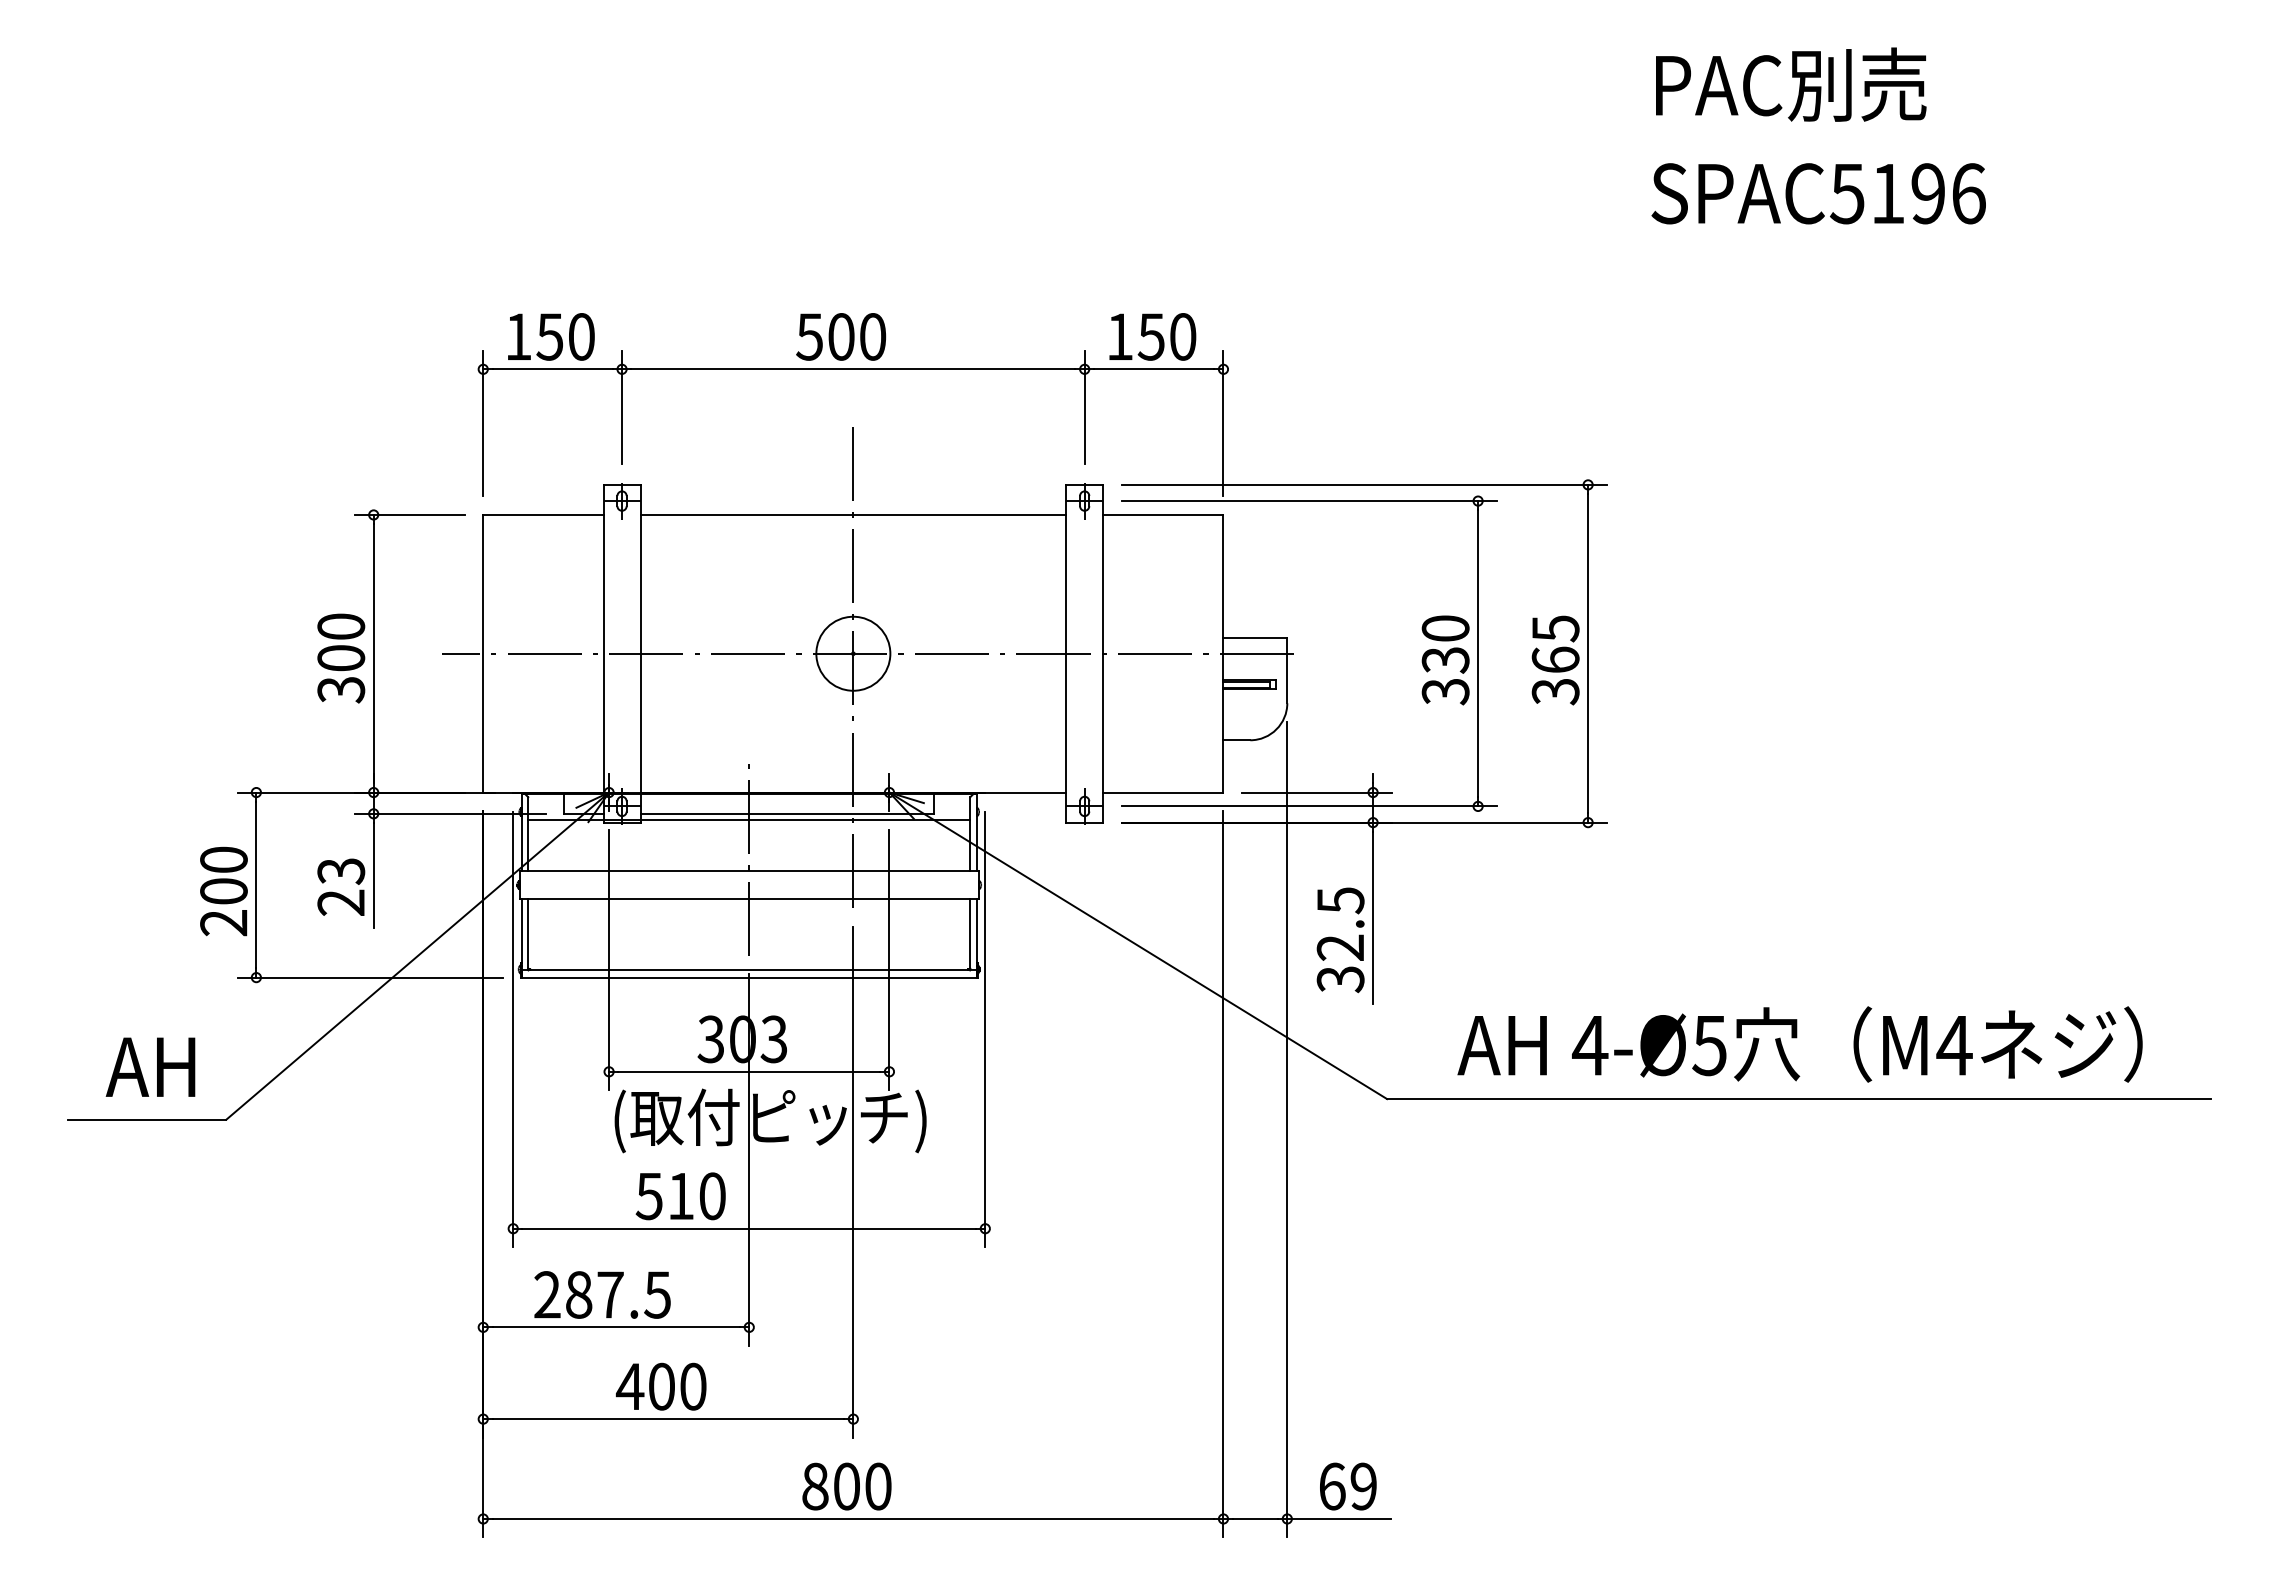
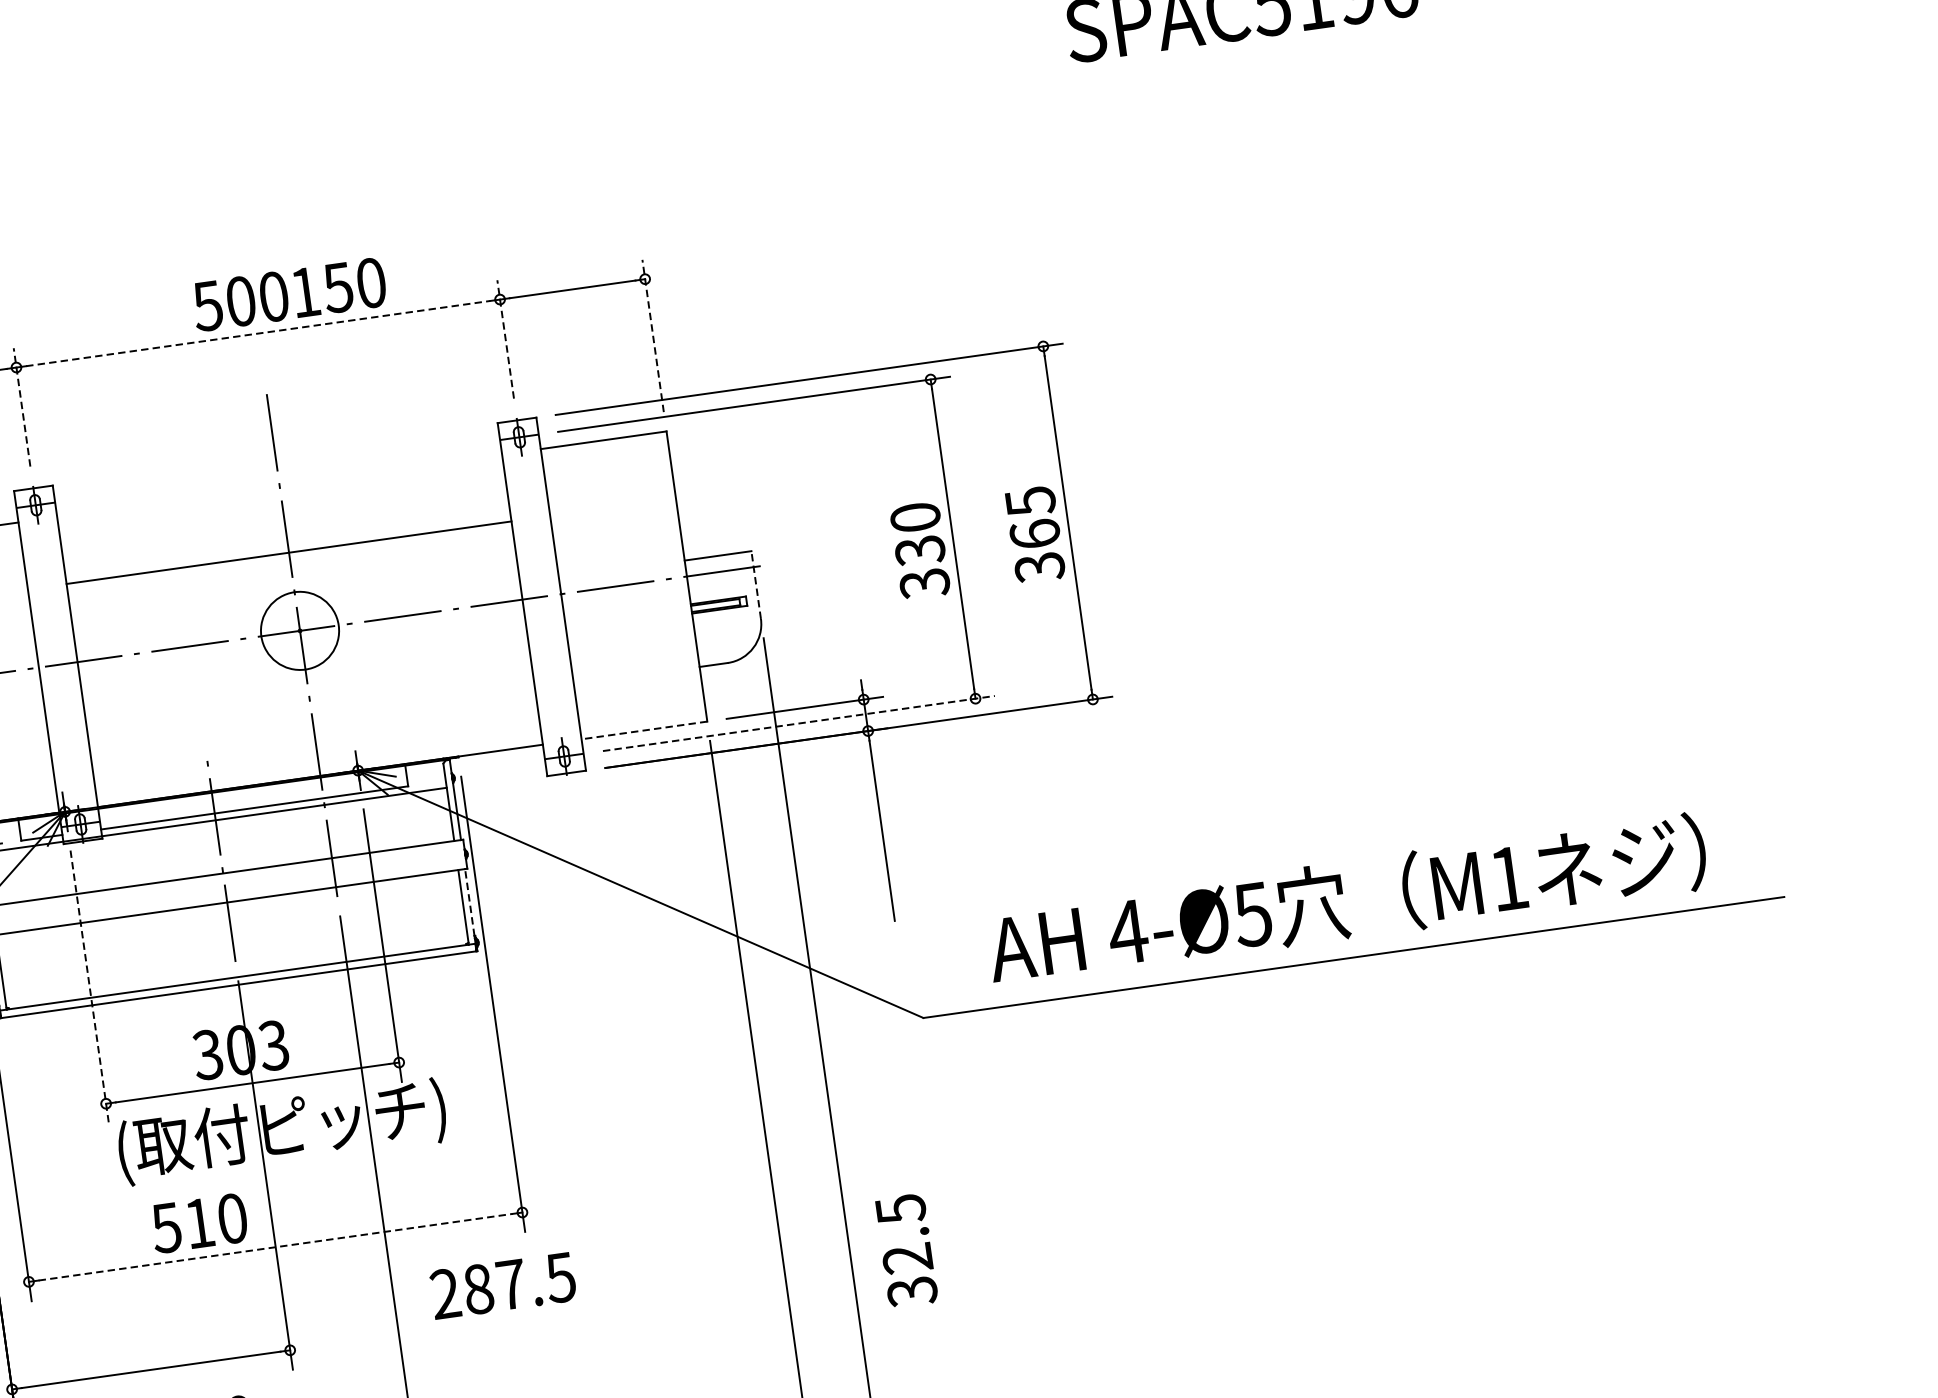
text: (1152, 336) -> (339, 287), moved
line: (853, 369) -> (258, 333), solid -> dashed
line: (622, 407) -> (22, 407), solid -> dashed
line: (1084, 407) -> (505, 339), solid -> dashed
line: (1223, 423) -> (653, 335), solid -> dashed
line: (853, 514) -> (289, 552), moved
line: (1287, 670) -> (756, 584), solid -> dashed
line: (1162, 792) -> (643, 730), solid -> dashed
line: (1309, 806) -> (799, 723), solid -> dashed
line: (976, 930) -> (469, 902), solid -> dashed
text: (1340, 940) -> (906, 1251), moved
line: (609, 960) -> (90, 987), solid -> dashed
text: (1954, 1045) -> (1508, 878), M4 -> M1
line: (749, 1228) -> (275, 1246), solid -> dashed
text: (602, 1294) -> (503, 1285), moved

